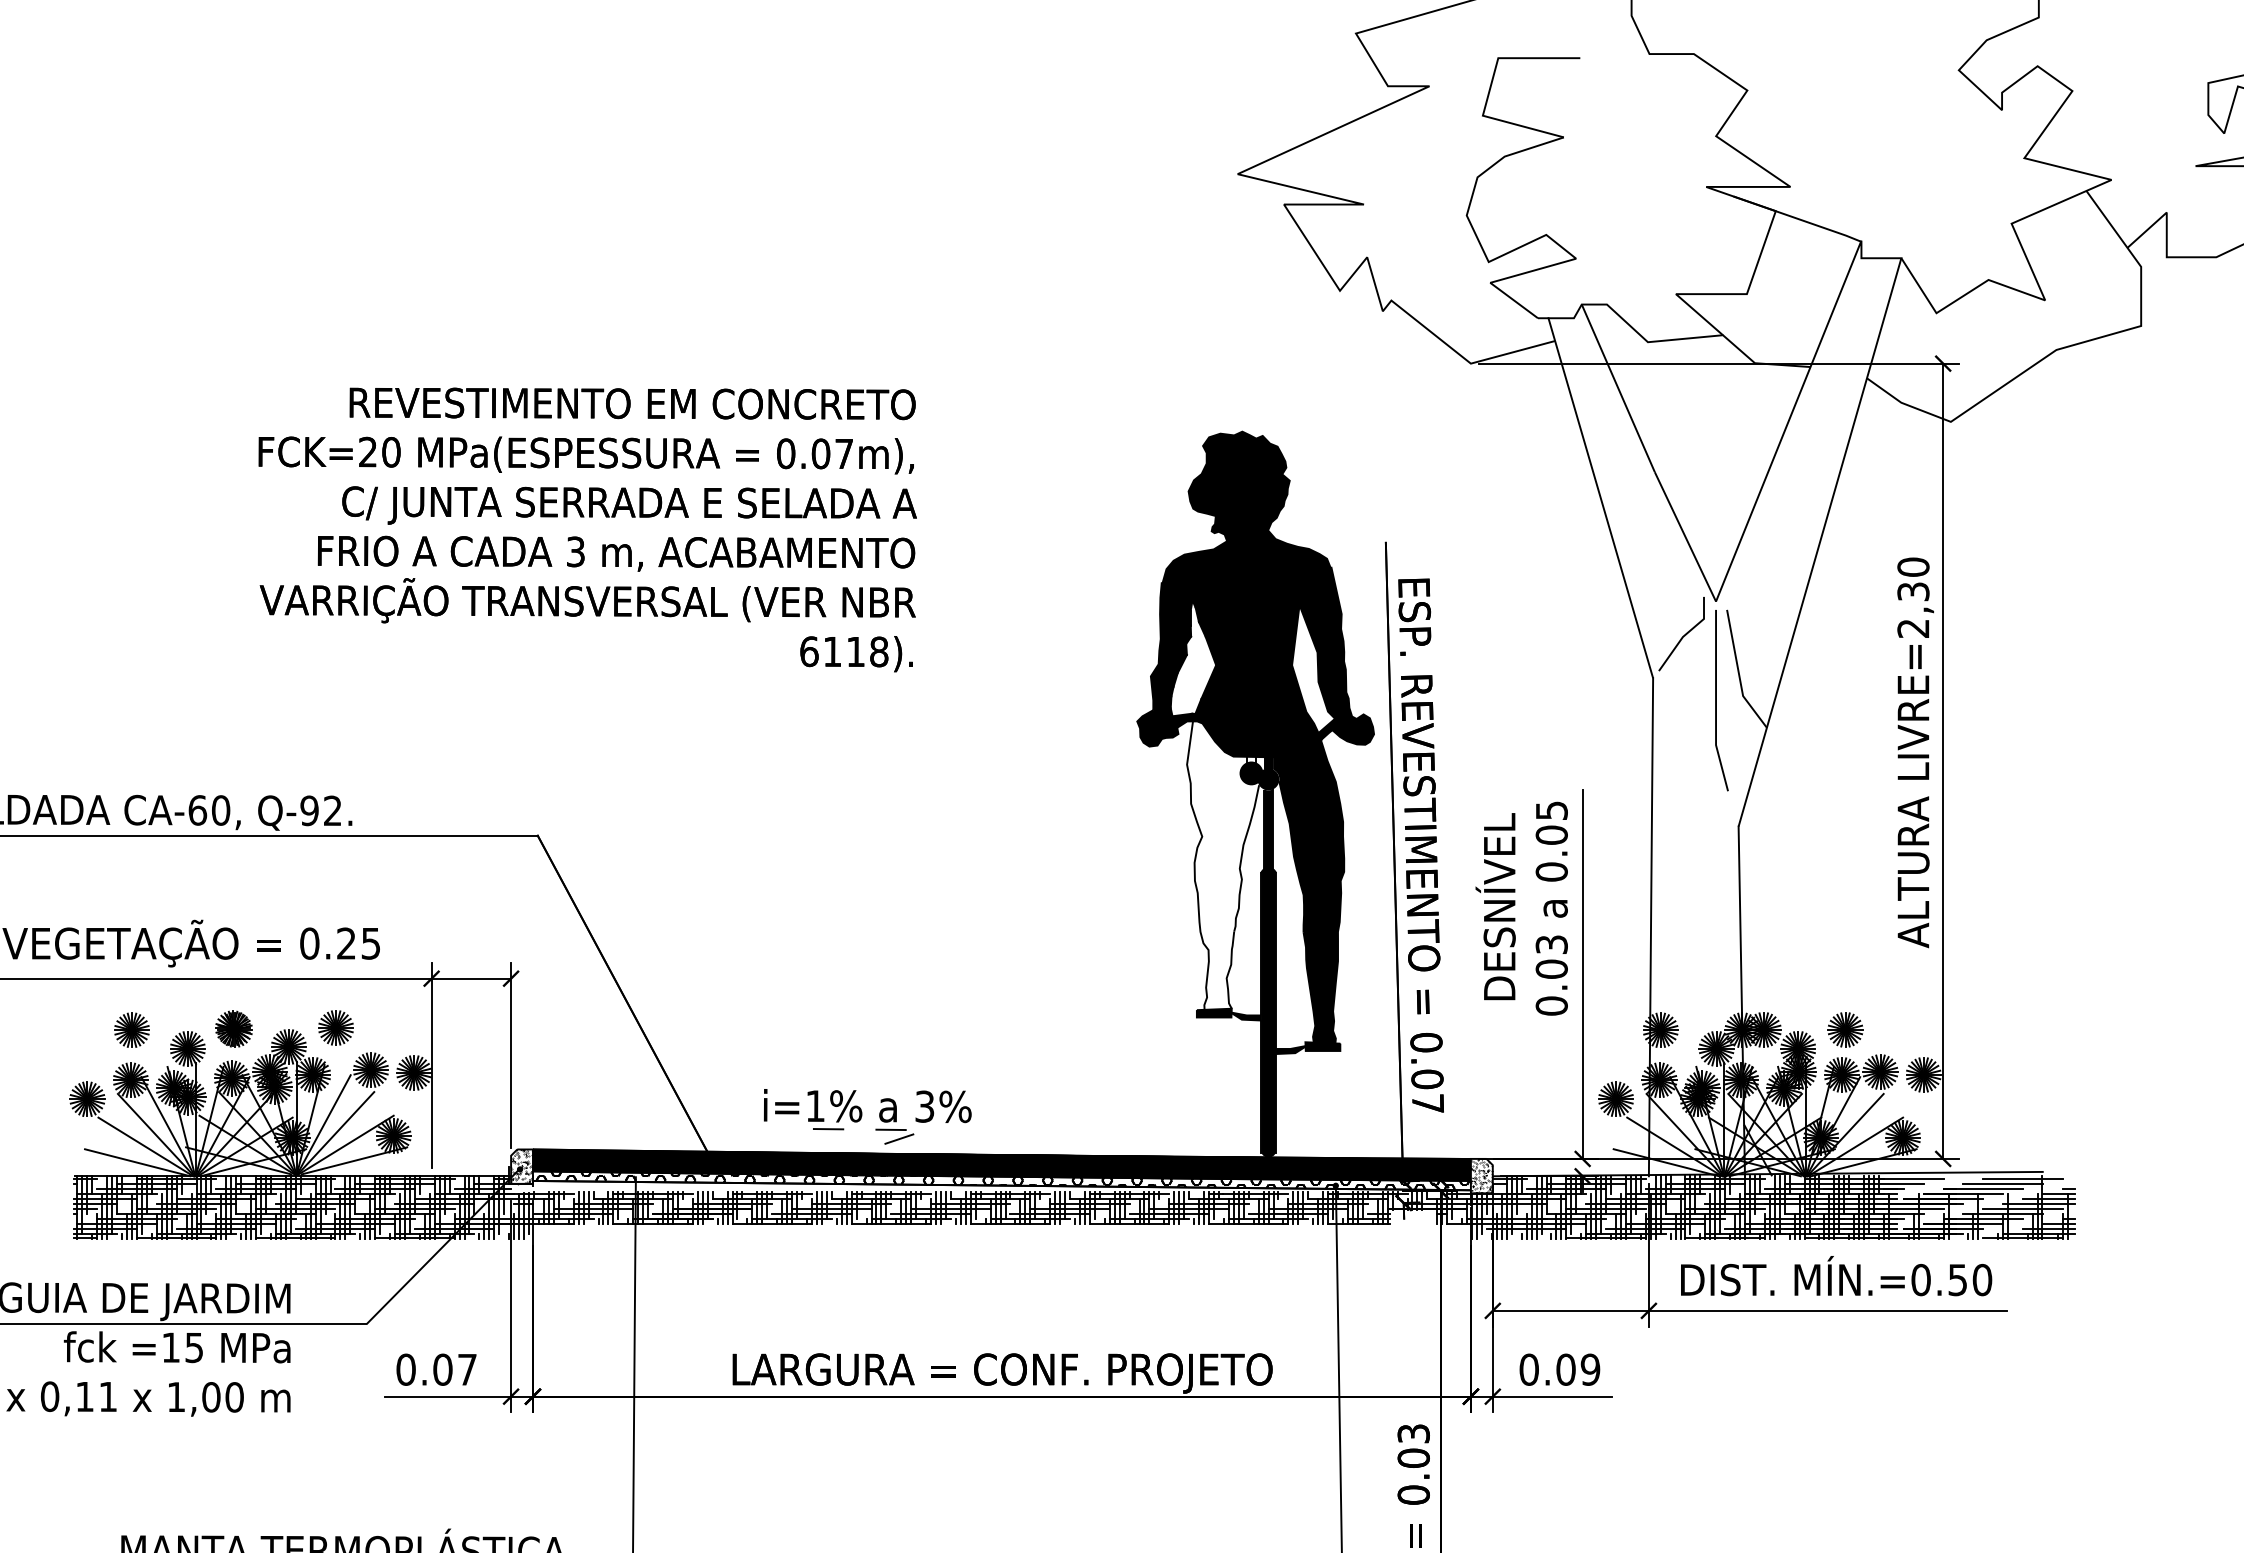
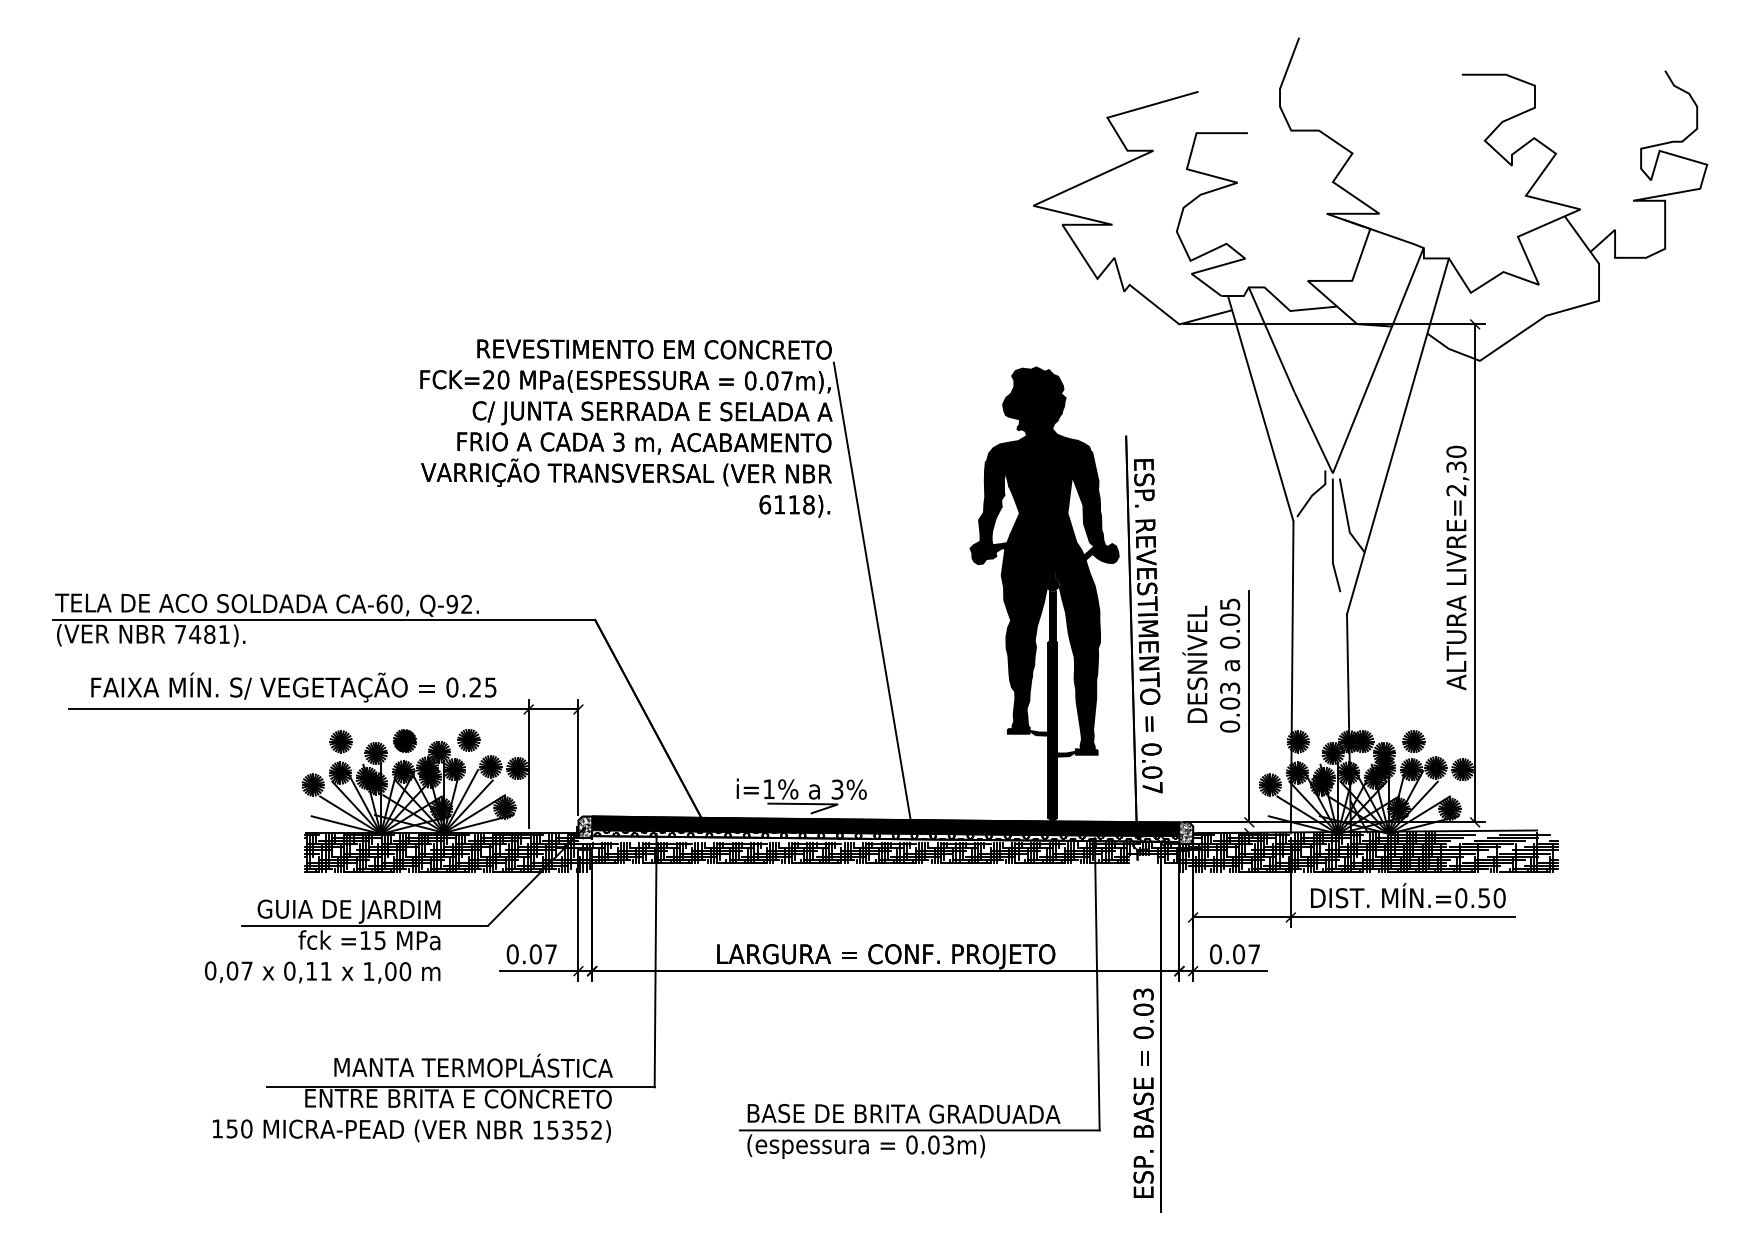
line: (980, 793) -> (872, 593), added
fill: (1225, 865) -> (1025, 638), added
line: (894, 1130) -> (818, 804), dashed -> solid
text: (1590, 1370) -> (1254, 954), 0.09 -> 0.07

